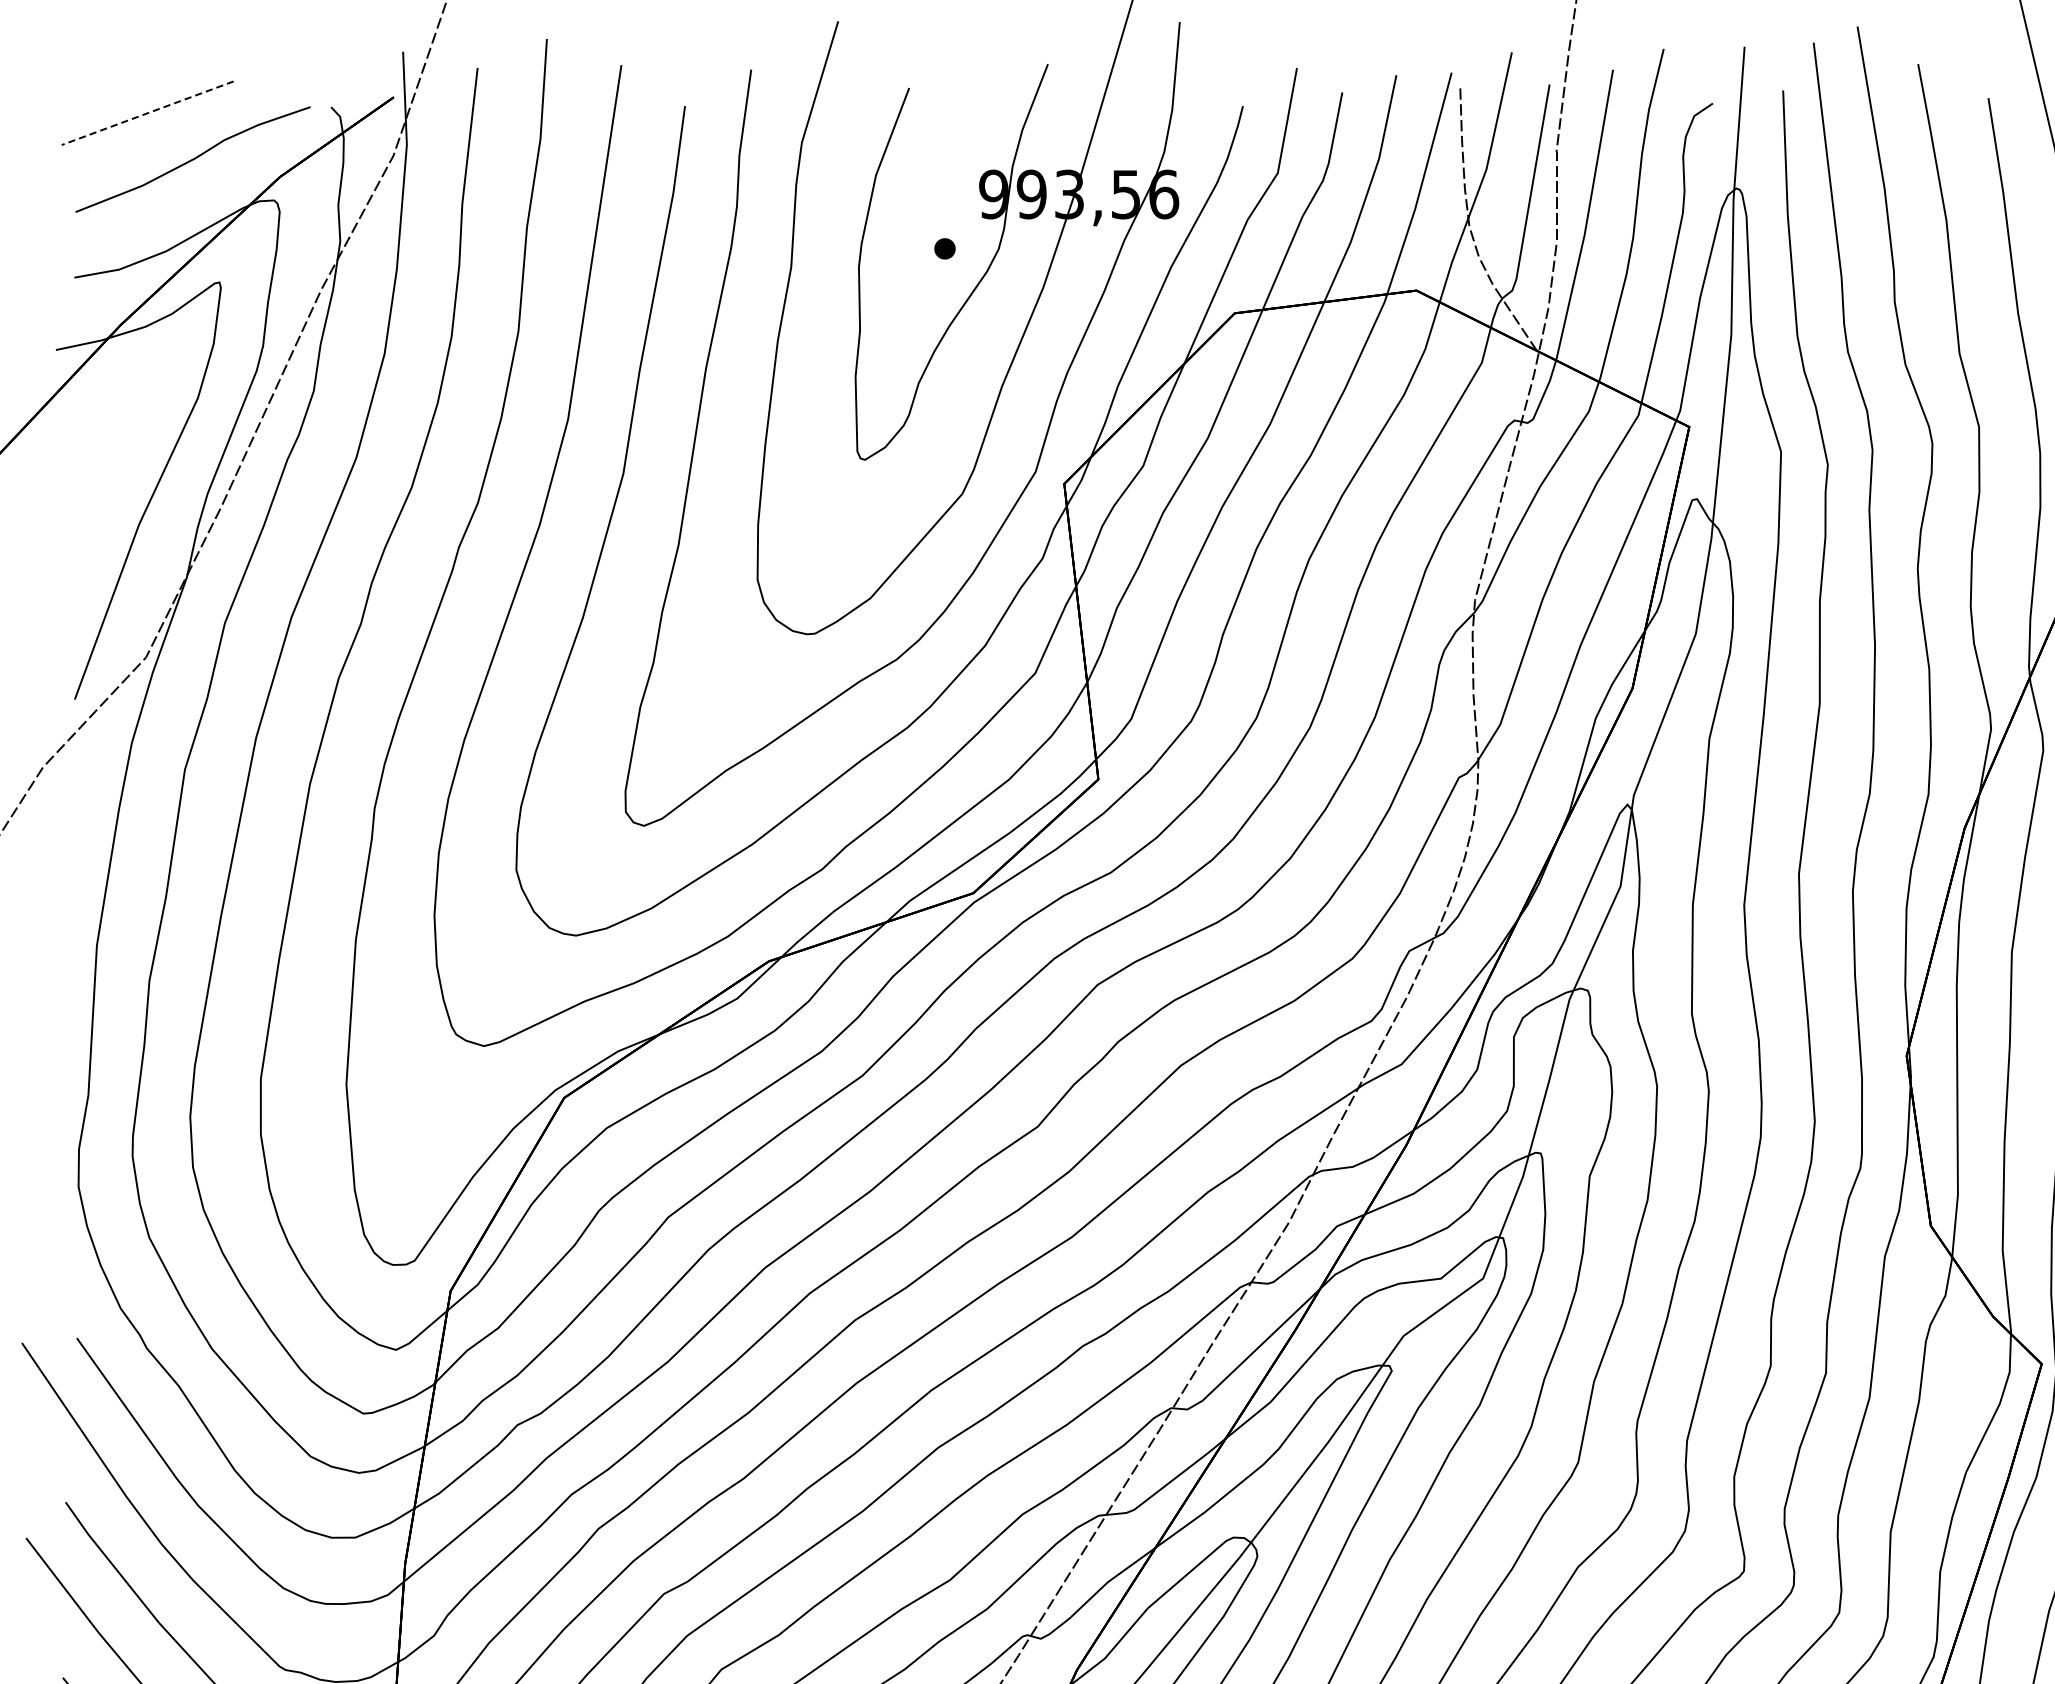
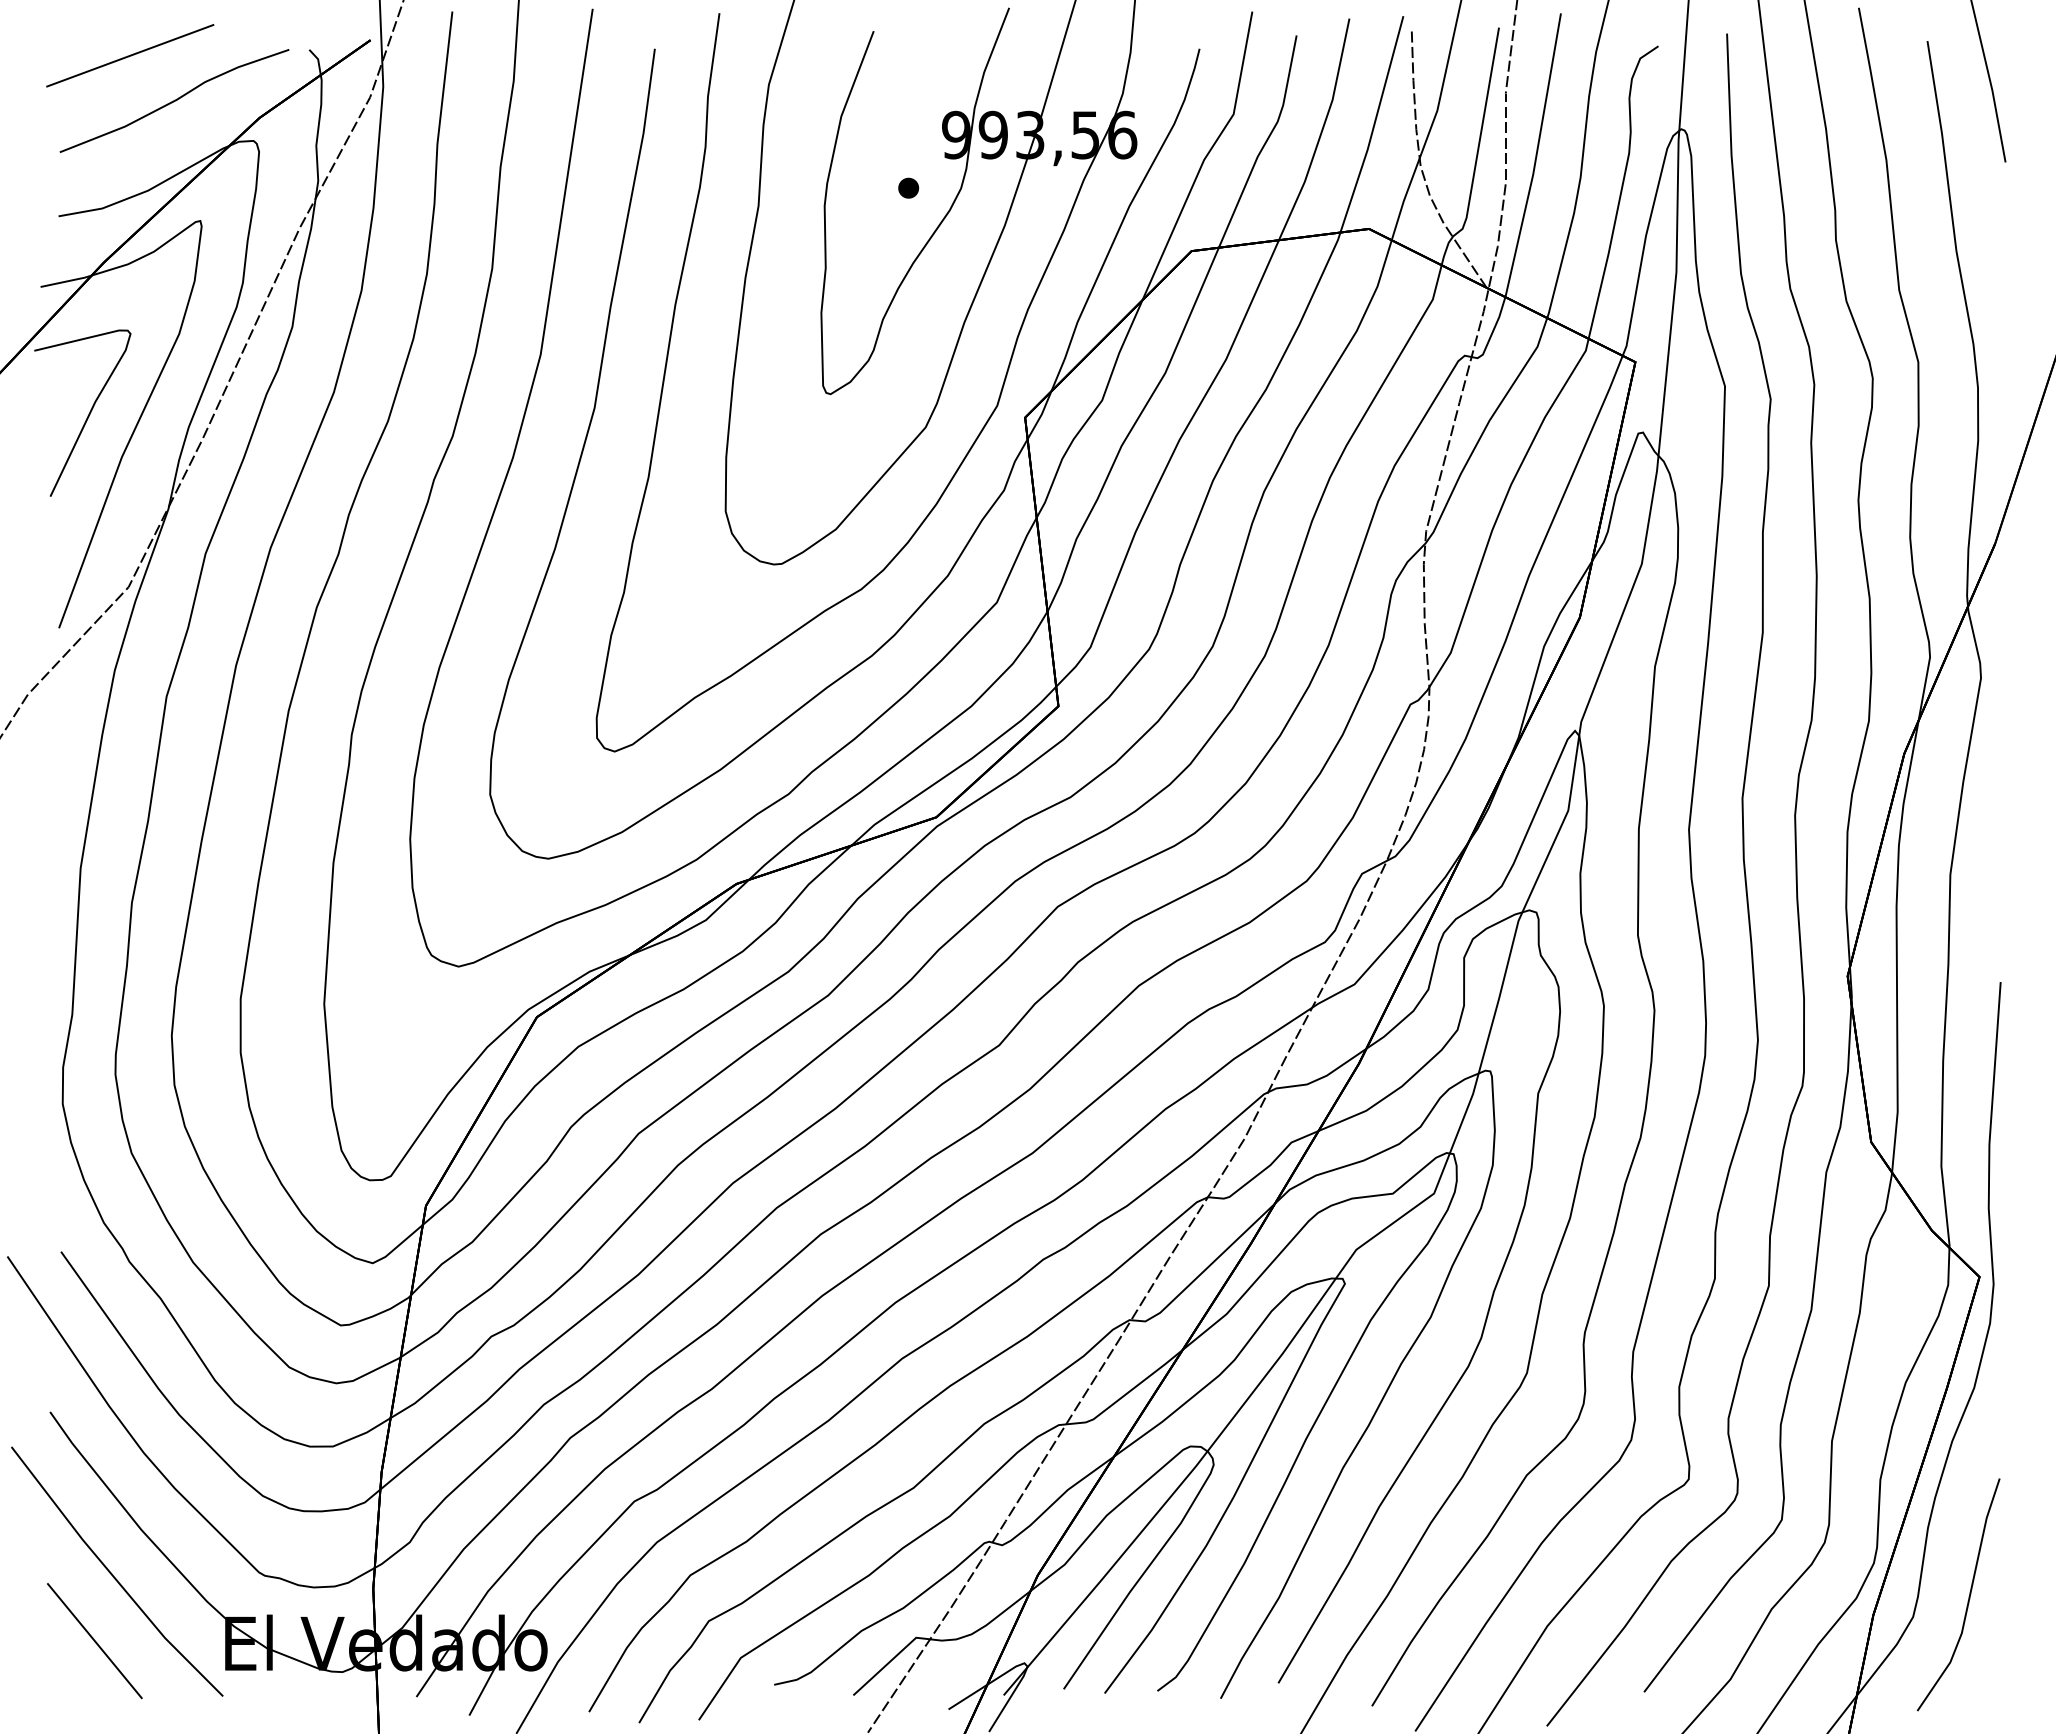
line: (147, 112) -> (130, 55), dashed -> solid
curve: (103, 481) -> (87, 415), added

